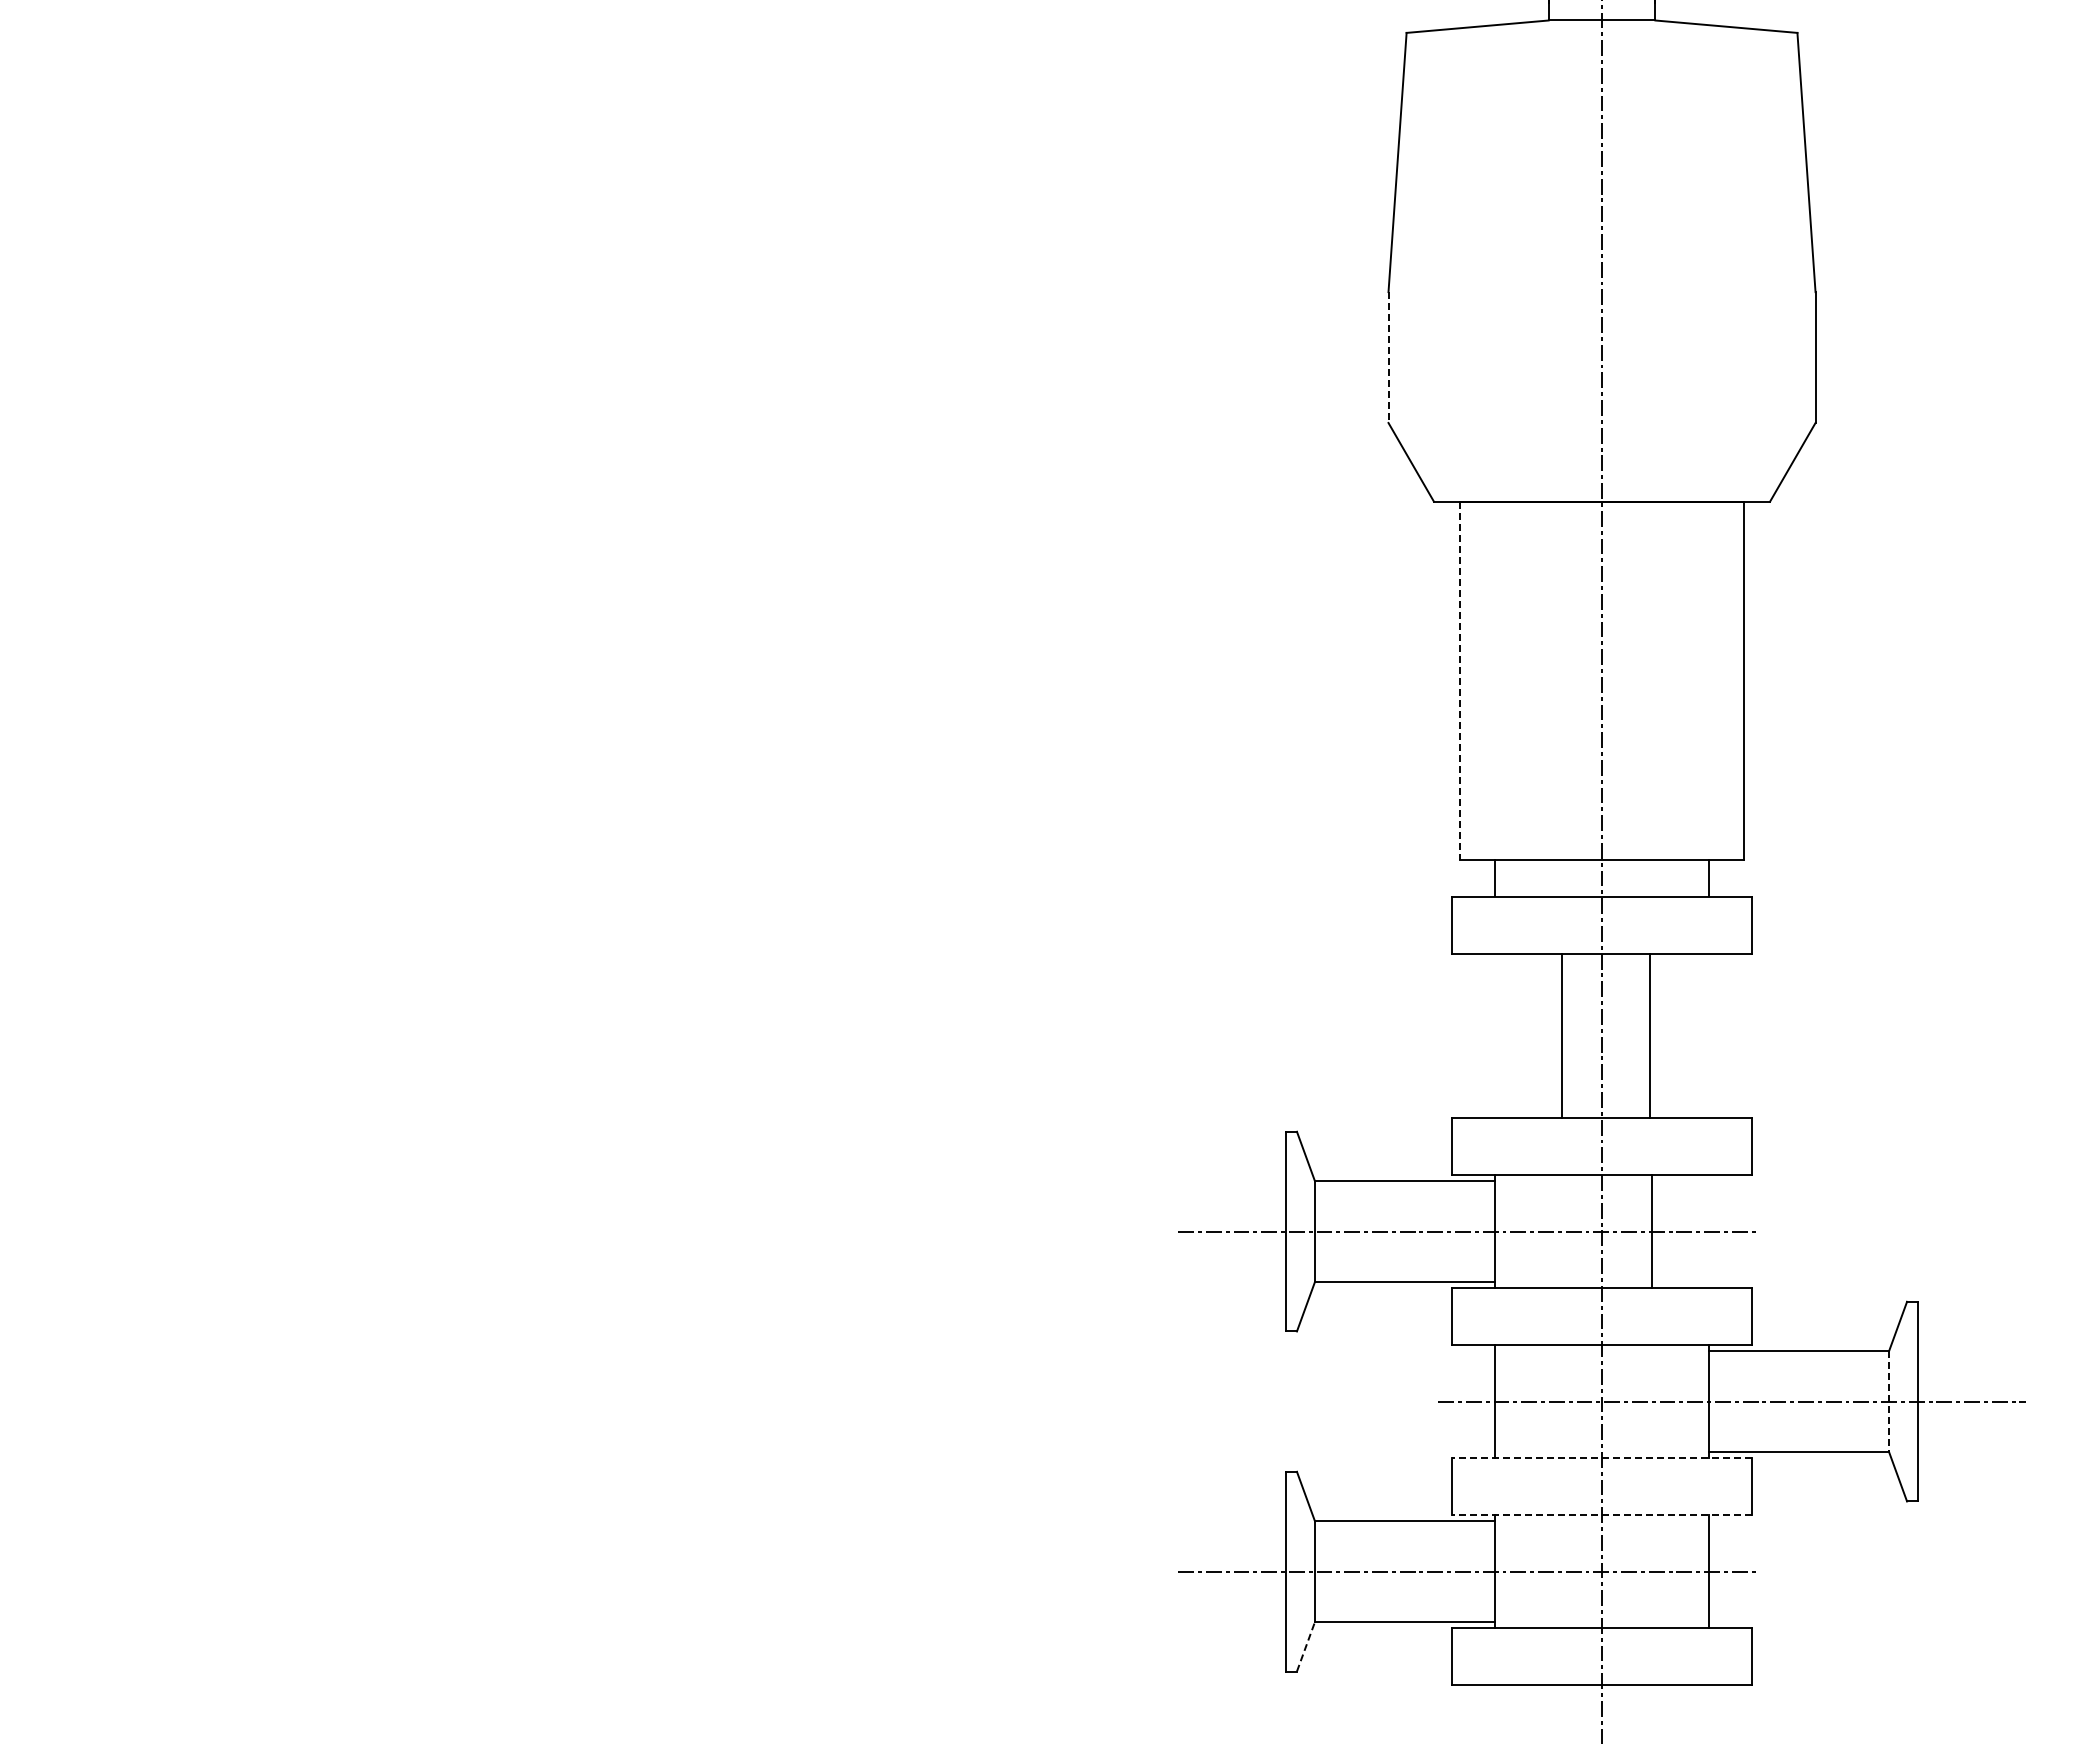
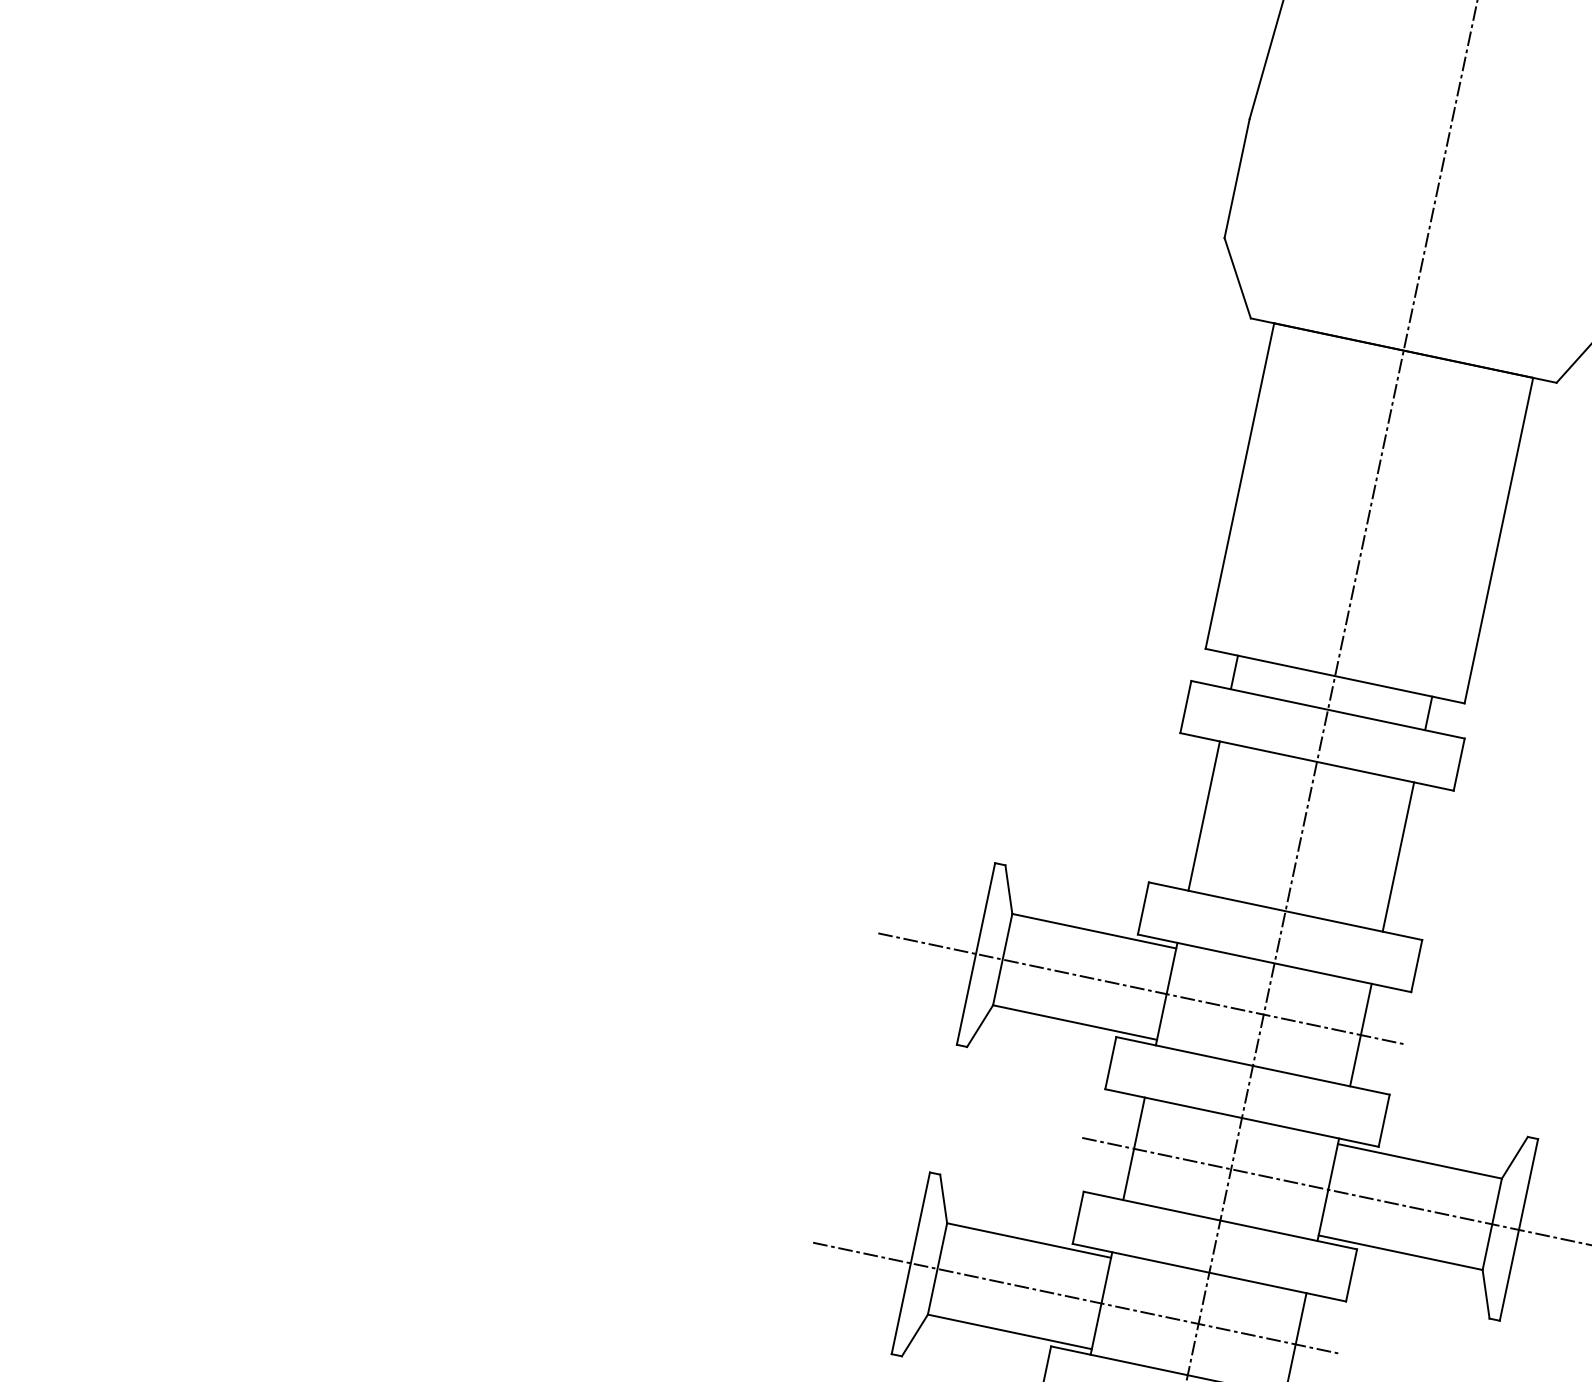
line: (1388, 358) -> (1236, 179), dashed -> solid
line: (1459, 680) -> (1239, 485), dashed -> solid
line: (1562, 1035) -> (1204, 815), moved
line: (1649, 1035) -> (1398, 856), moved
line: (1651, 1231) -> (1360, 1034), moved
line: (1889, 1402) -> (1492, 1225), dashed -> solid
line: (1601, 1457) -> (1220, 1220), dashed -> solid
line: (1601, 1515) -> (1208, 1272), dashed -> solid
line: (1306, 1646) -> (915, 1335), dashed -> solid

